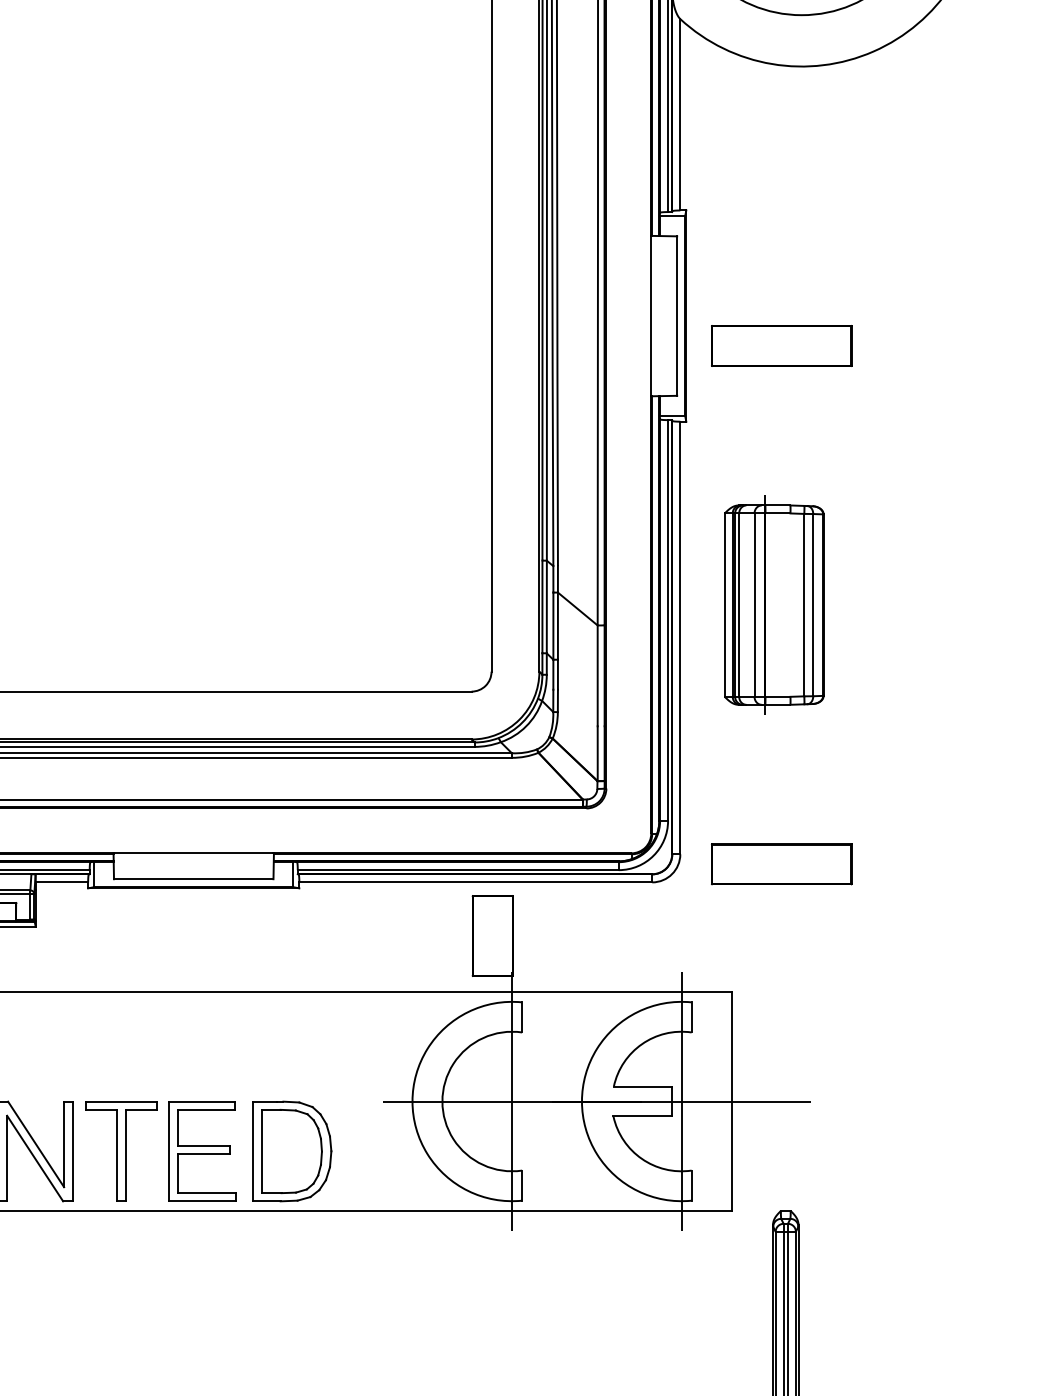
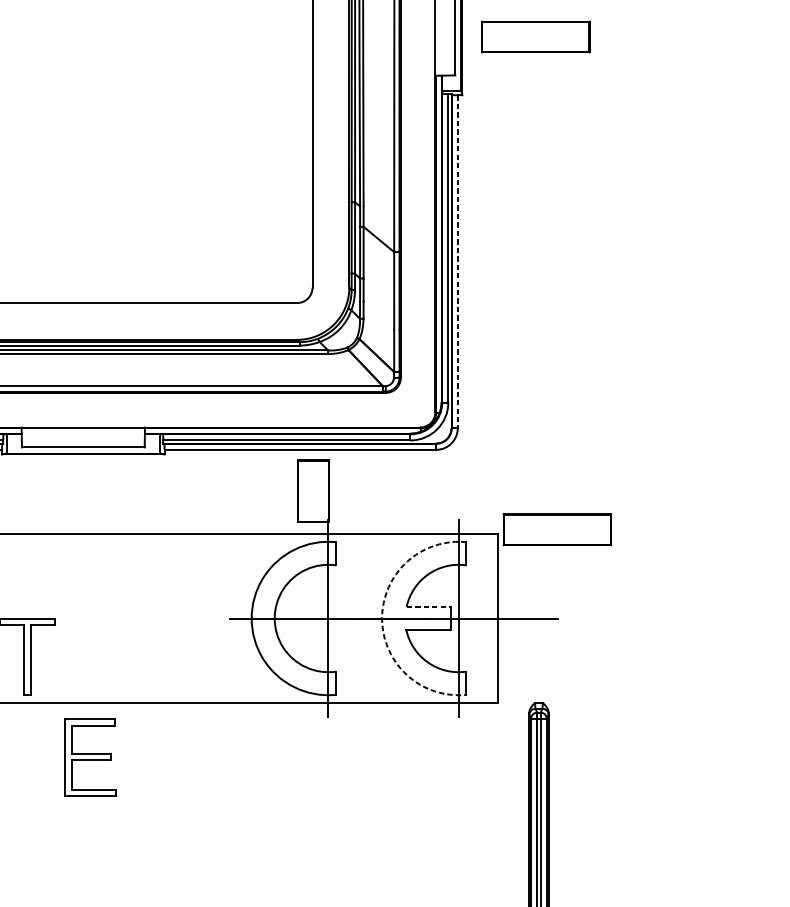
part: (774, 604) -> (530, 236), removed
line: (680, 638) -> (457, 262), solid -> dashed
part: (781, 864) -> (557, 529), moved
line: (642, 1086) -> (428, 606), solid -> dashed
arc: (581, 1101) -> (381, 618), solid -> dashed
part: (202, 1151) -> (90, 757), moved
part: (292, 1151) -> (159, 656), removed

